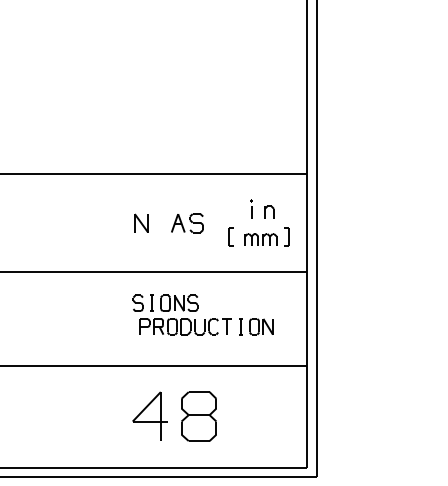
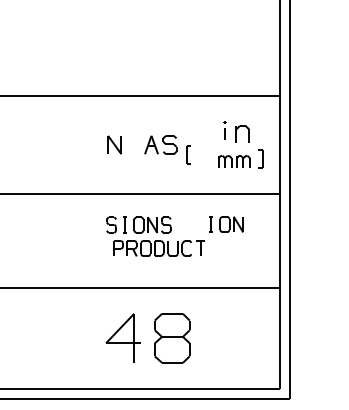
part: (269, 211) -> (242, 133), size x1.4
part: (230, 236) -> (187, 154), moved
part: (256, 326) -> (226, 224), moved

